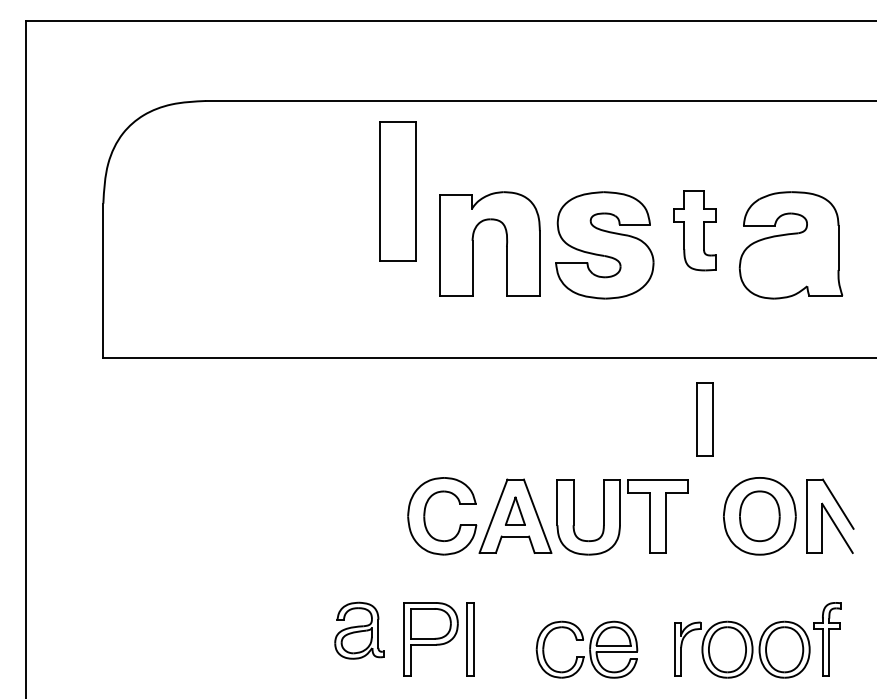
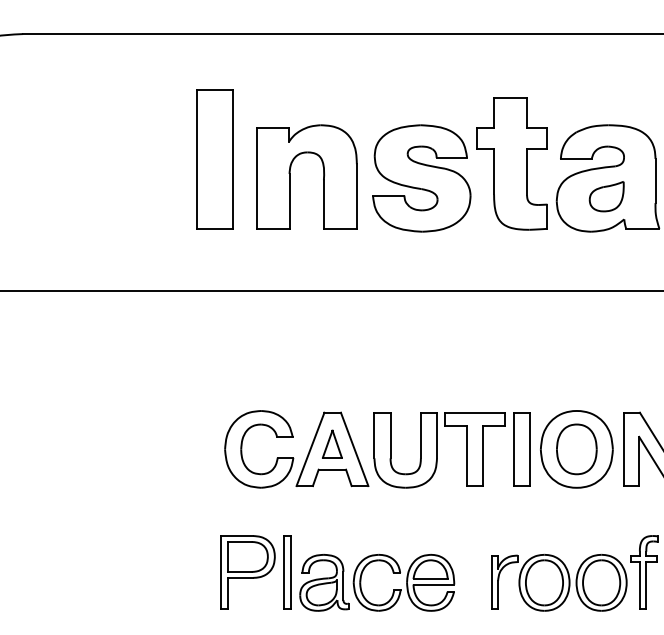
part: (397, 191) -> (214, 159), moved
part: (694, 230) -> (511, 163), size x1.67
part: (789, 263) -> (606, 196), added
part: (704, 419) -> (521, 449), moved
part: (359, 630) -> (324, 582), moved

